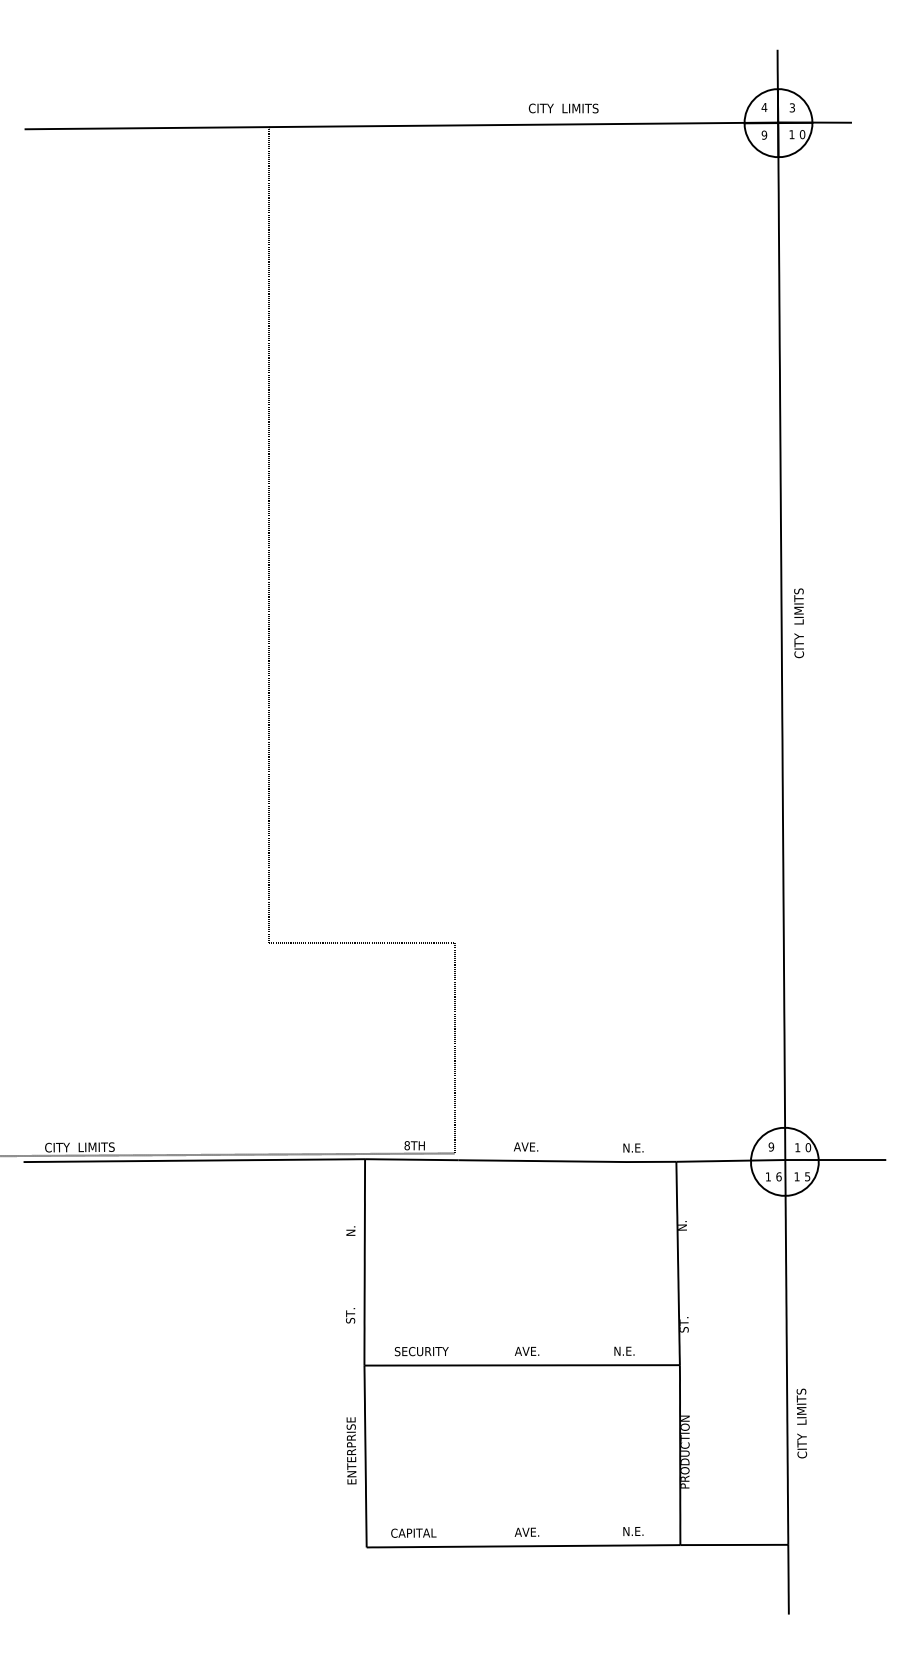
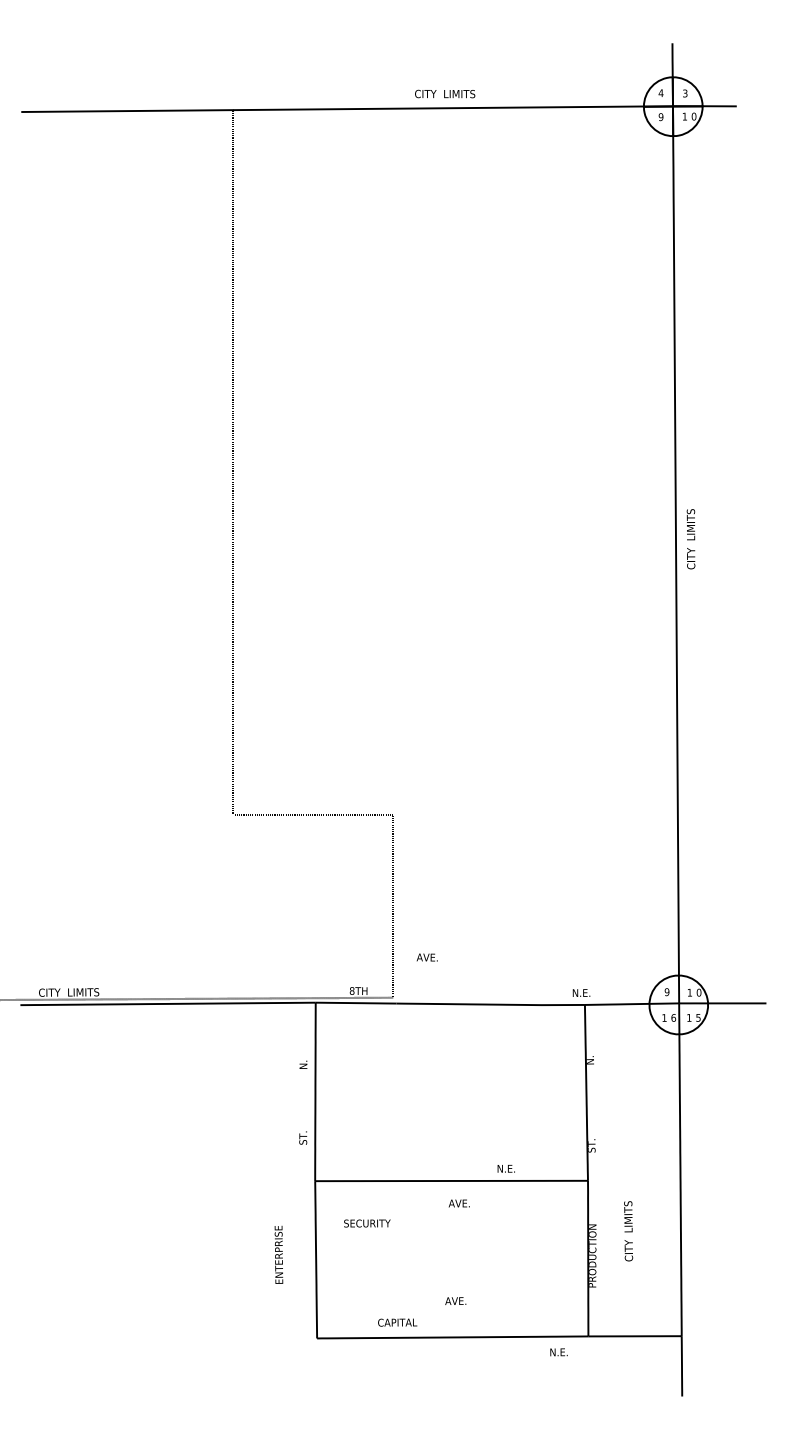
text: (563, 108) -> (444, 94), moved
text: (526, 1146) -> (427, 957), moved
text: (633, 1147) -> (581, 992), moved
text: (624, 1350) -> (506, 1168), moved
text: (421, 1351) -> (367, 1223), moved
text: (526, 1351) -> (458, 1203), moved
text: (801, 1423) -> (628, 1231), moved
text: (351, 1450) -> (278, 1254), moved
text: (526, 1531) -> (455, 1300), moved
text: (633, 1531) -> (559, 1352), moved
text: (413, 1532) -> (397, 1322), moved

